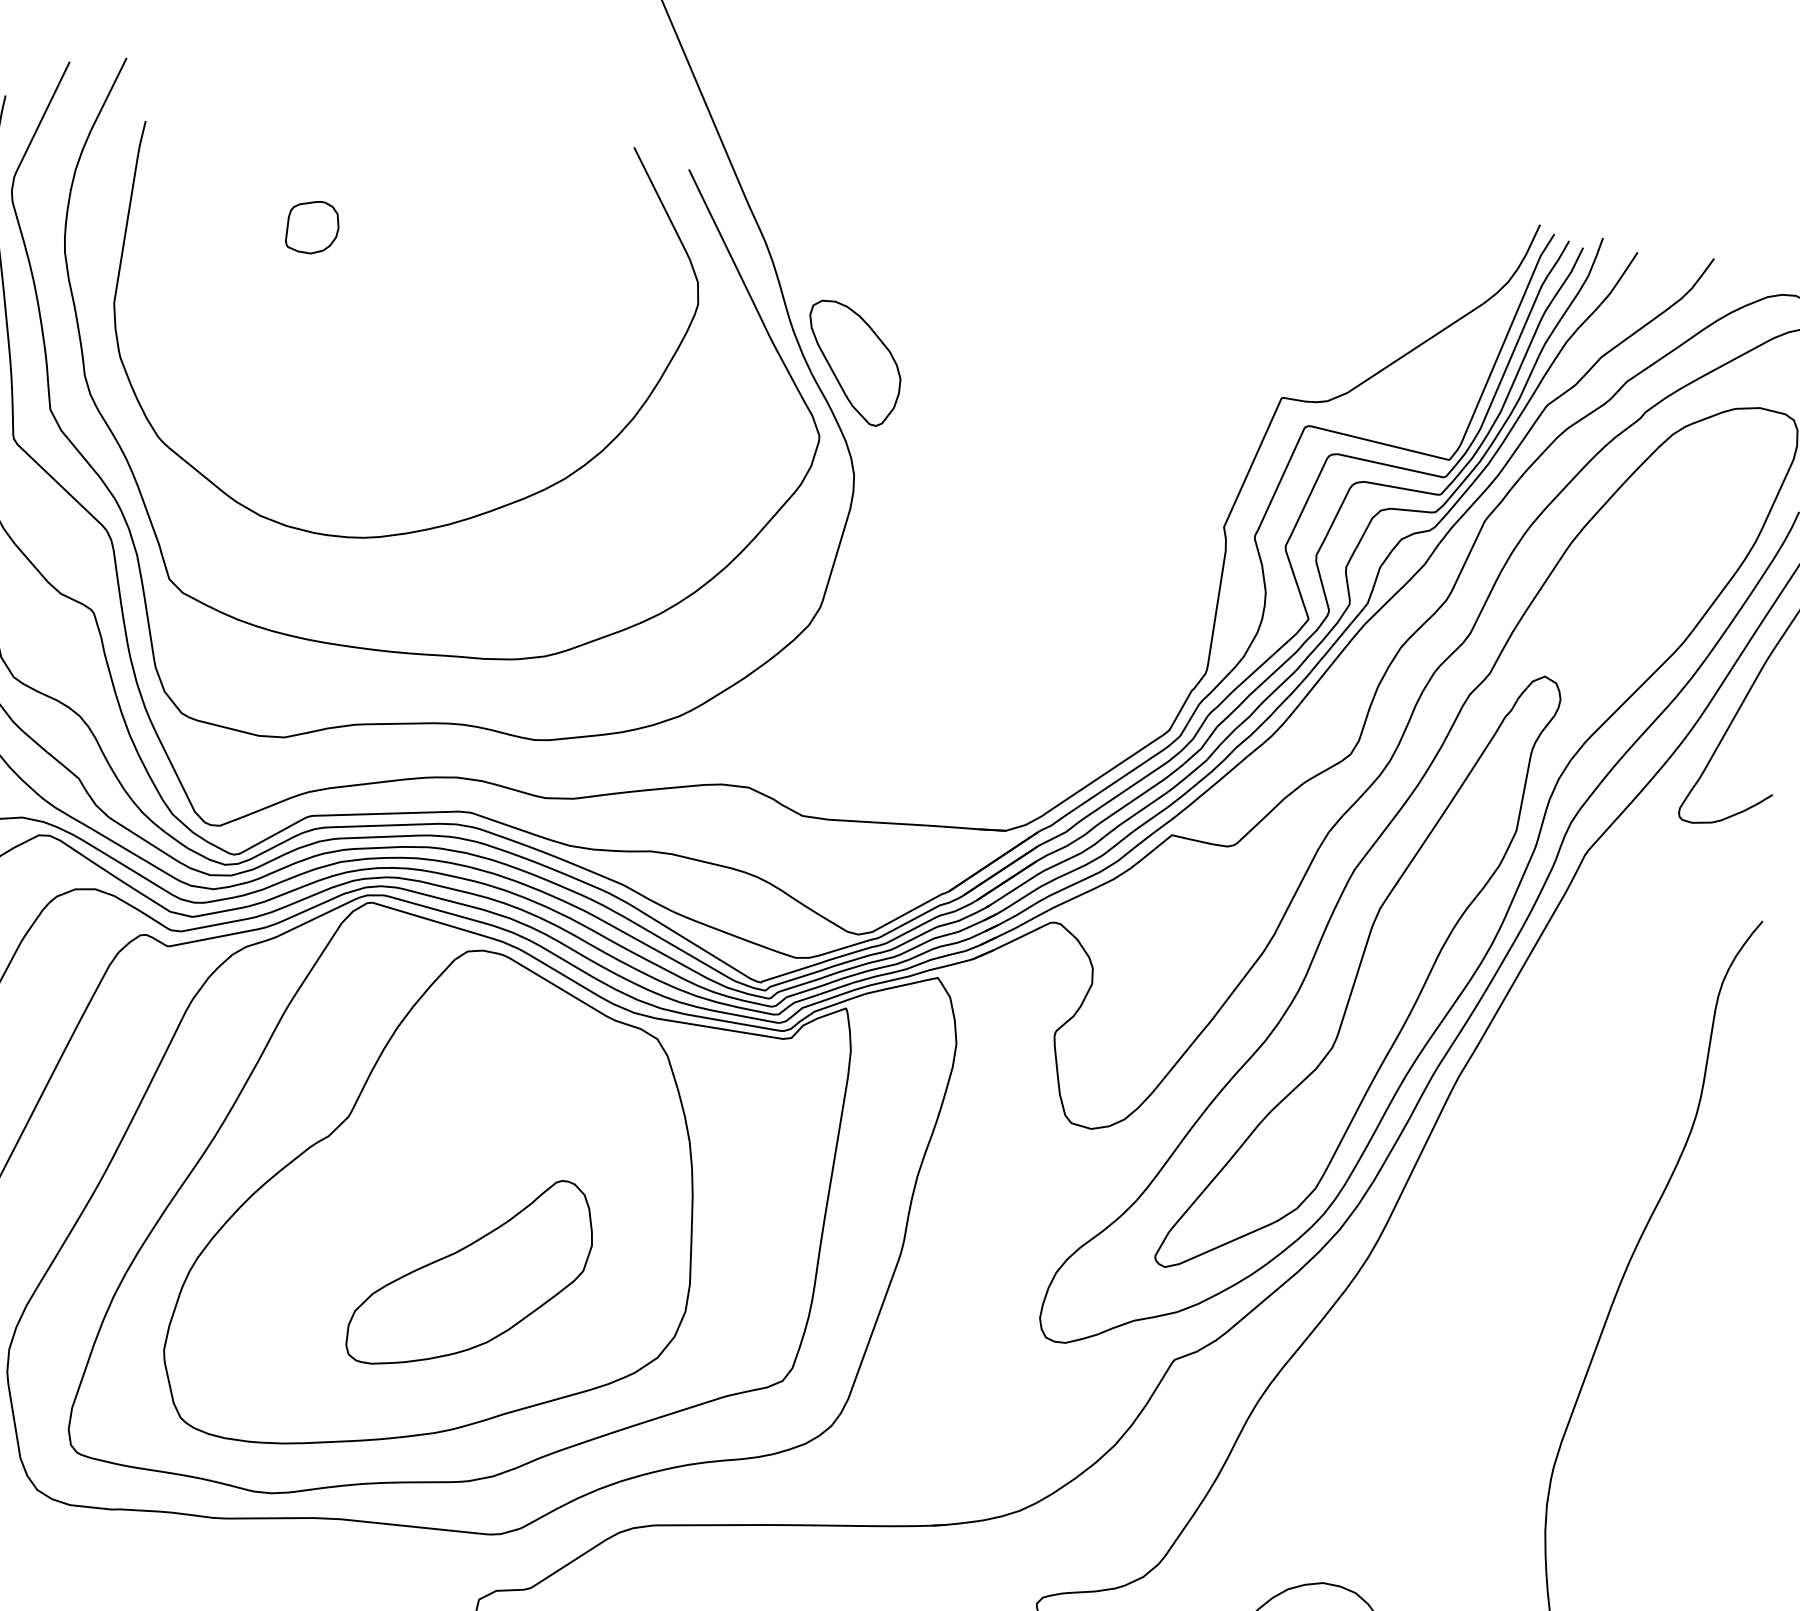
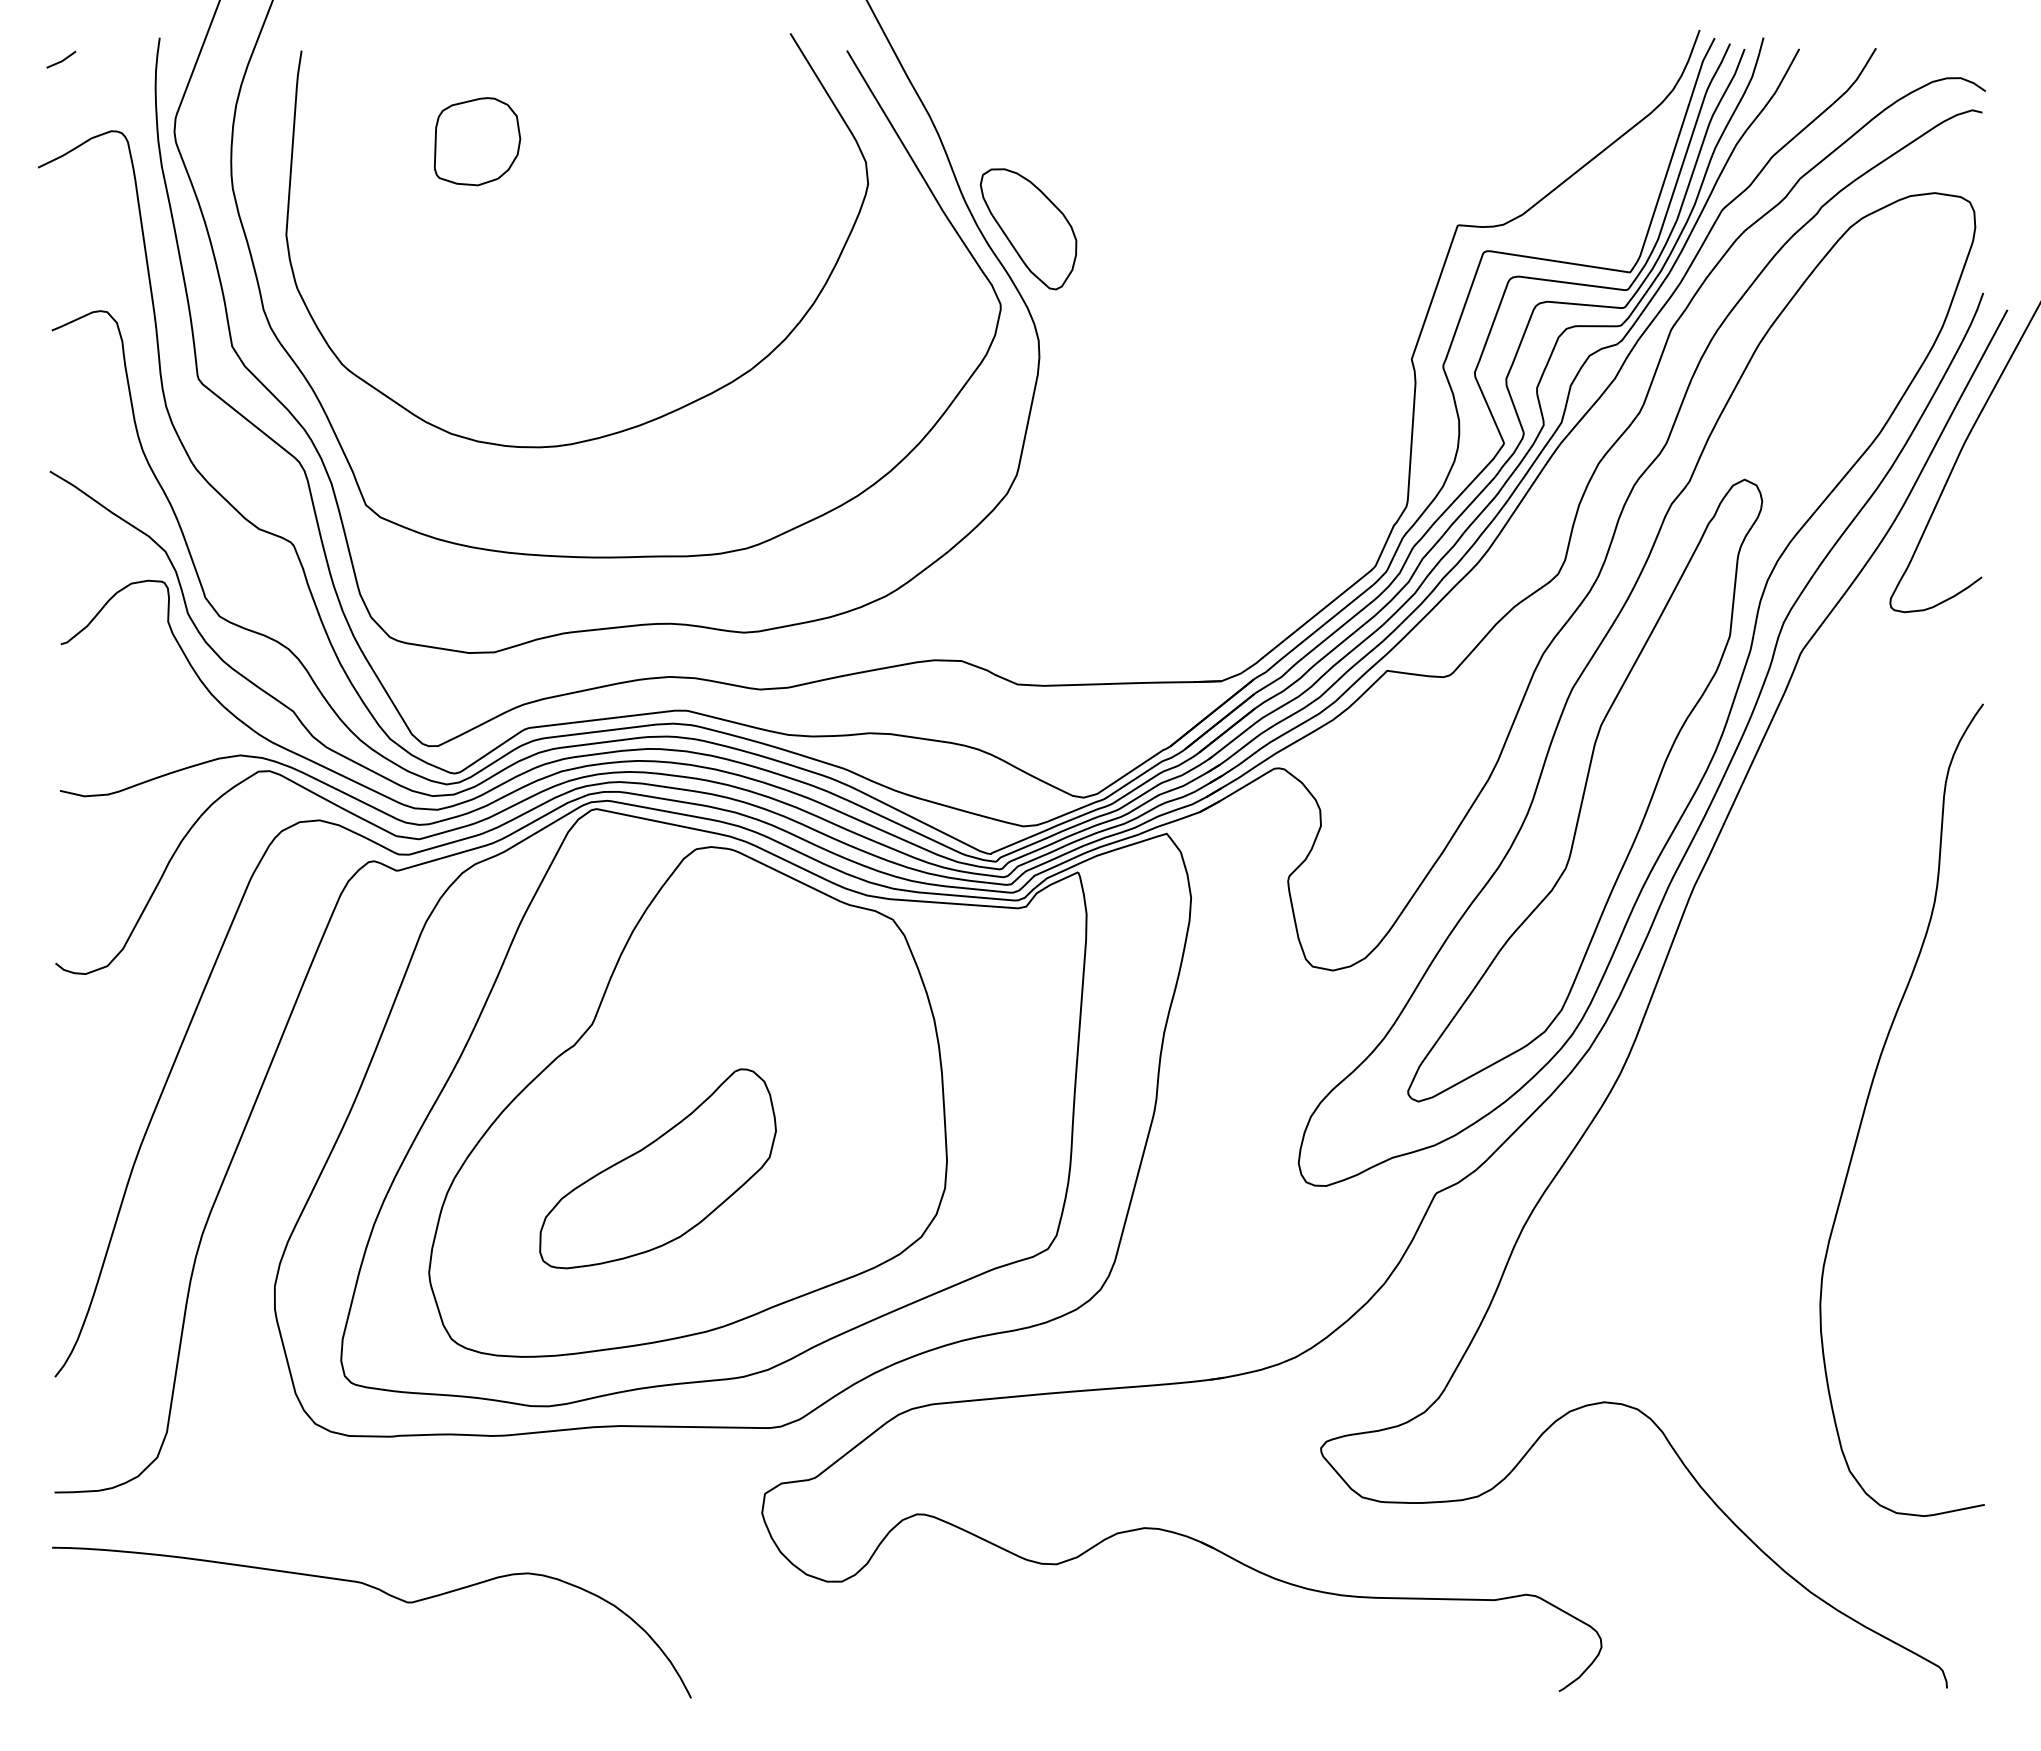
part: (312, 227) -> (477, 141), size x1.67
part: (470, 1272) -> (657, 1168), moved

